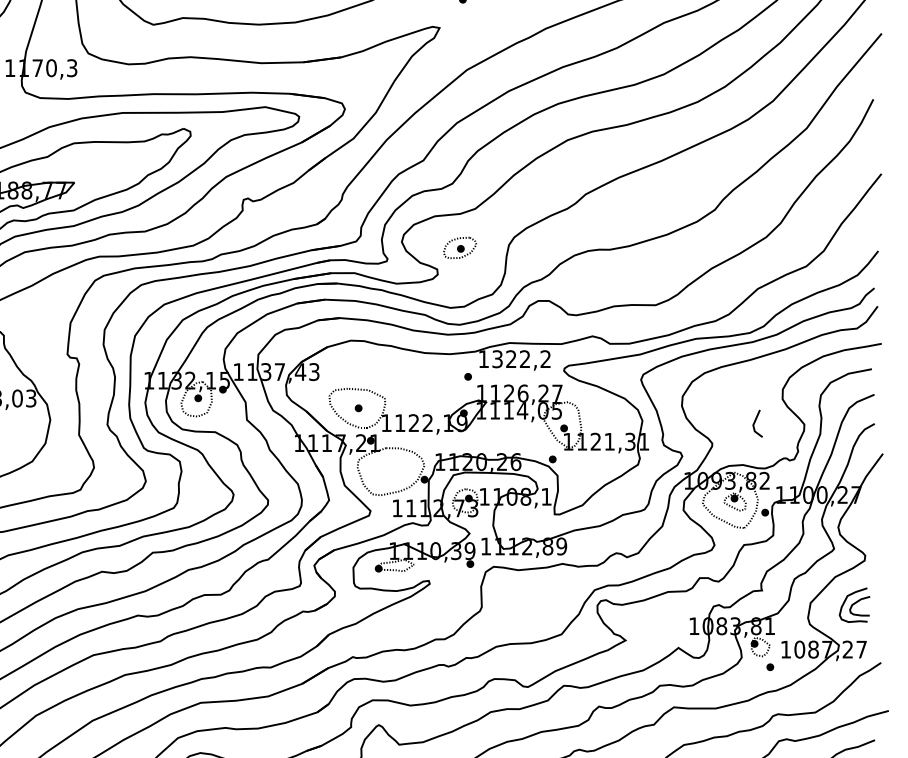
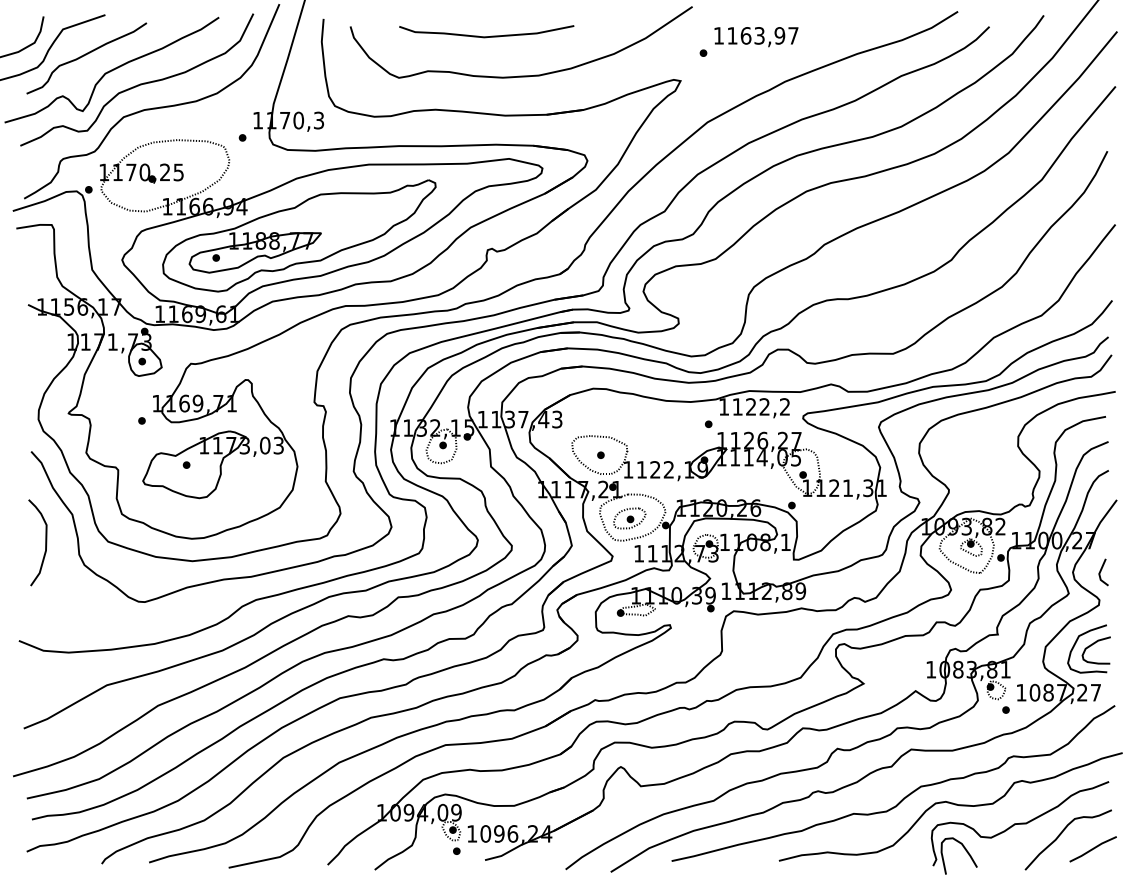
part: (459, 247) -> (629, 518), moved
text: (497, 358) -> (737, 406), 1322,2 -> 1122,2
line: (755, 422) -> (1101, 571), moved
part: (854, 604) -> (1088, 648), size x1.43

